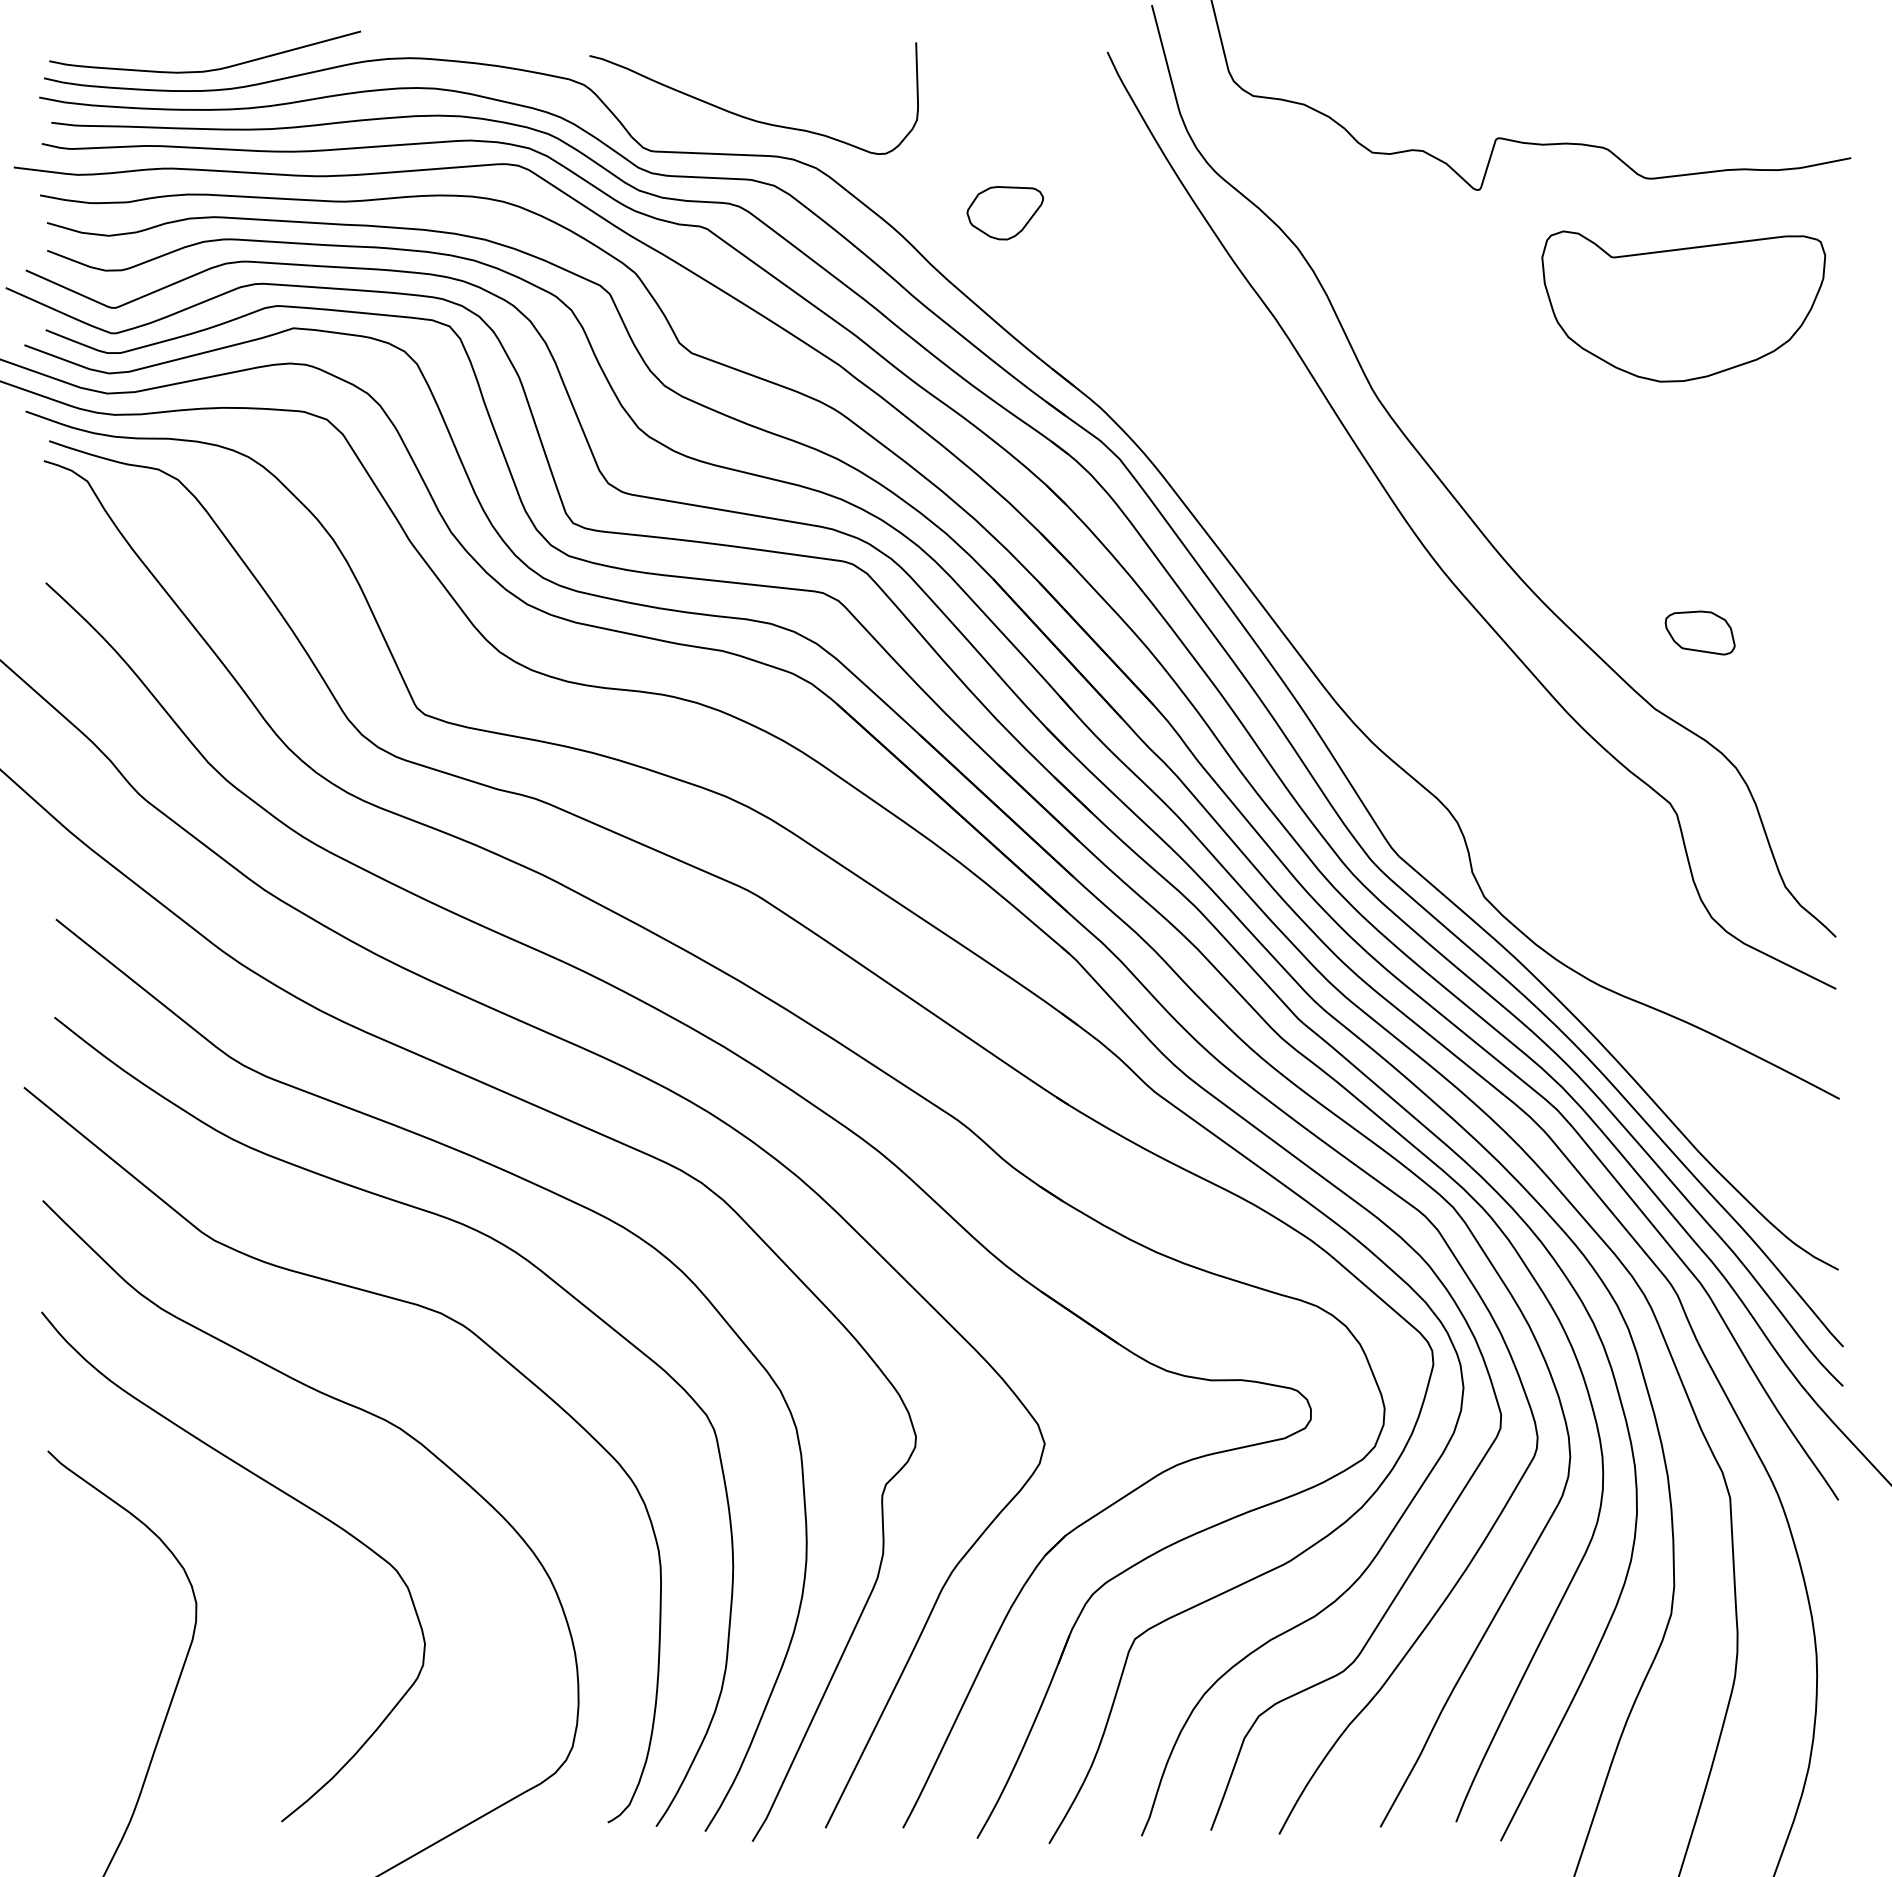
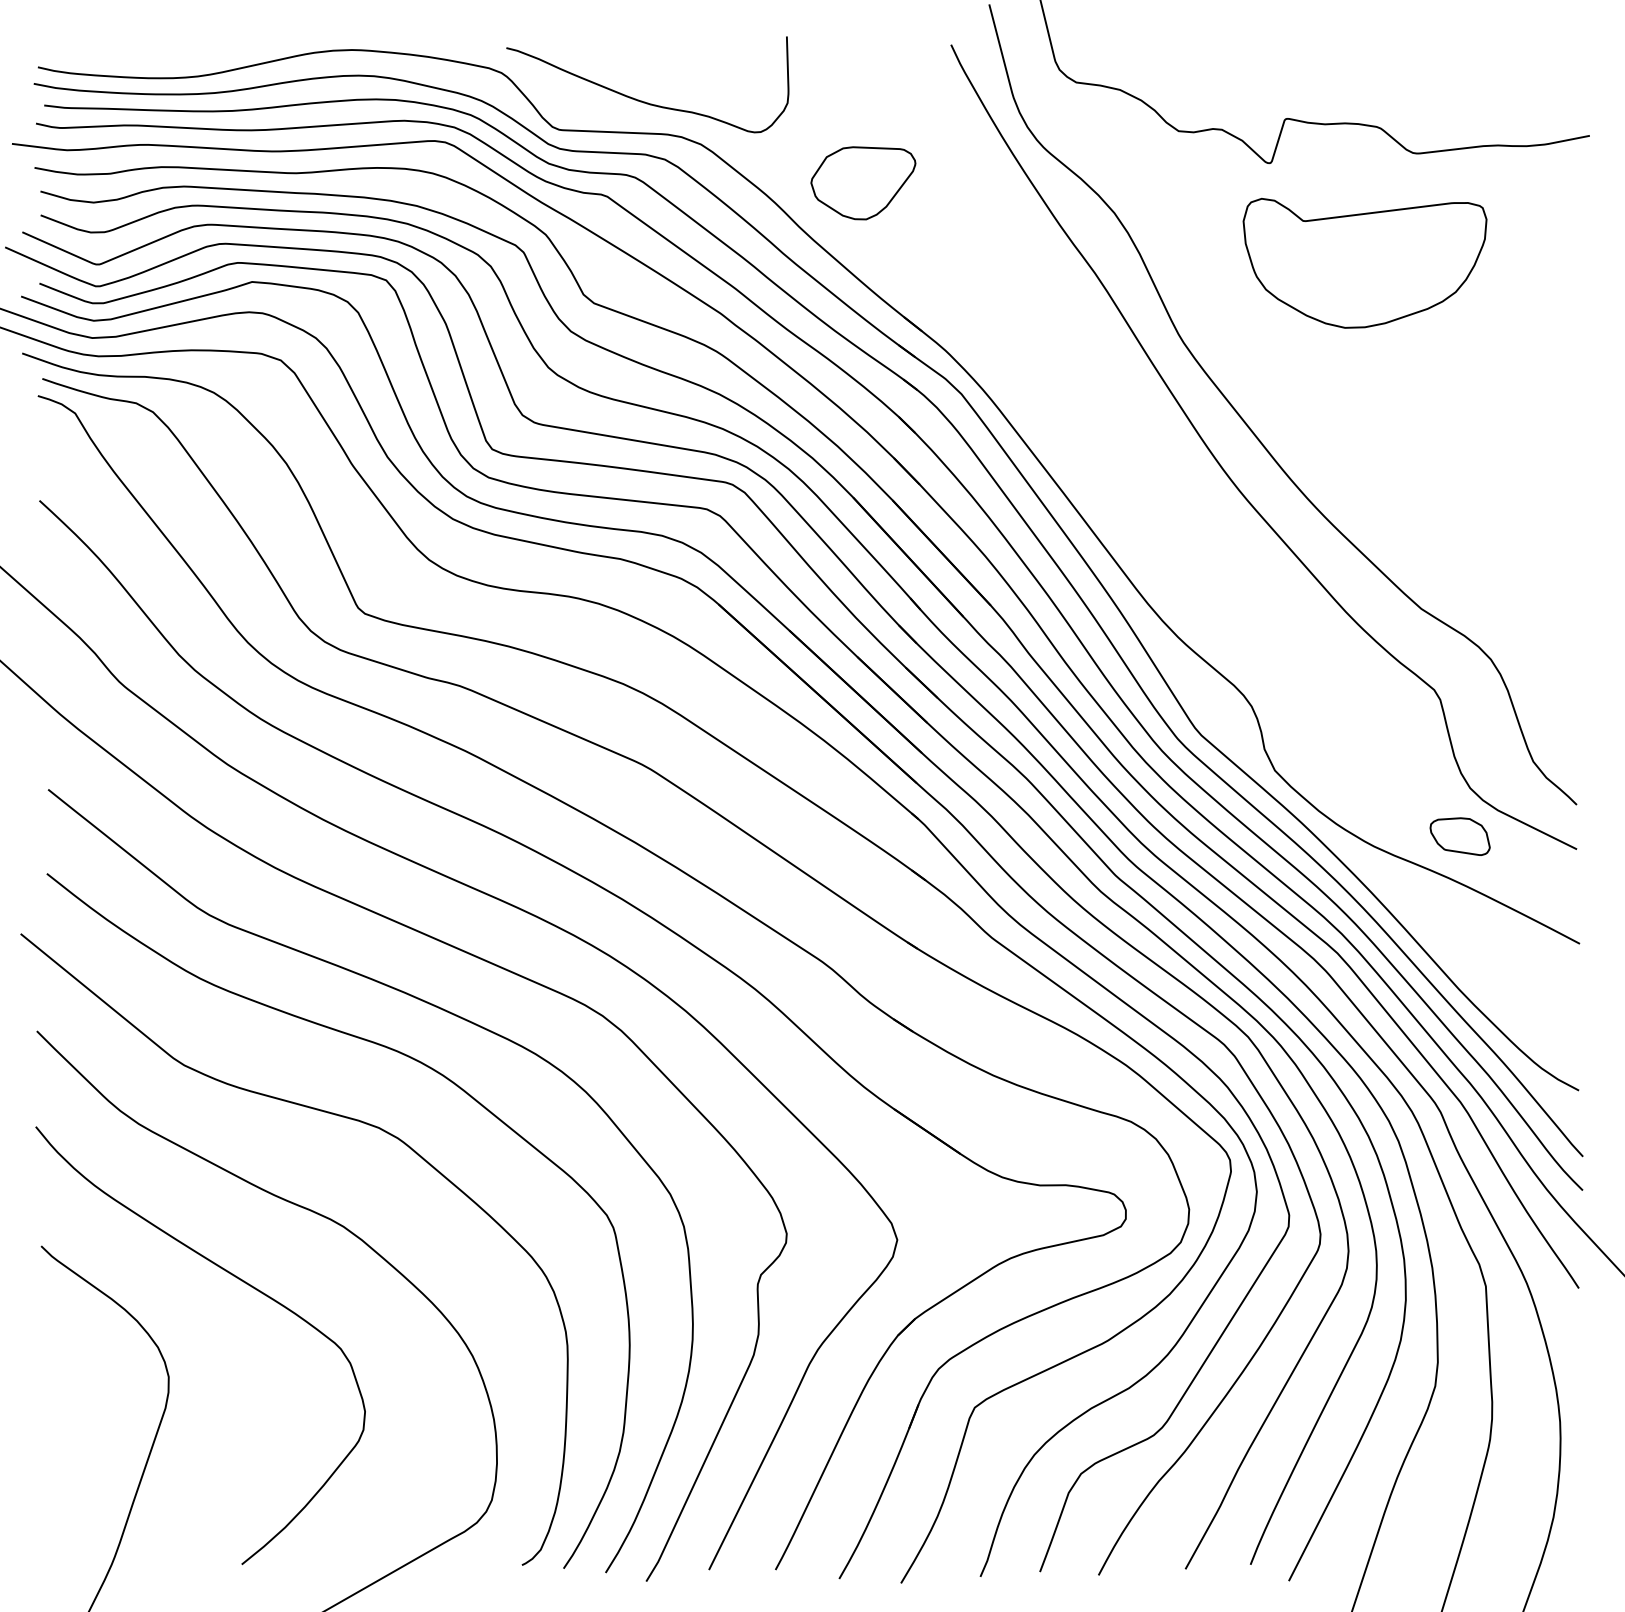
curve: (210, 69) -> (180, 59), removed
part: (1005, 212) -> (863, 182), size x1.6
part: (1683, 306) -> (1364, 263), moved
part: (1699, 632) -> (1459, 836), moved

